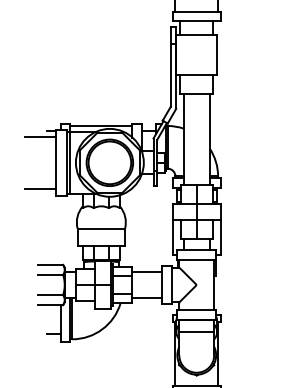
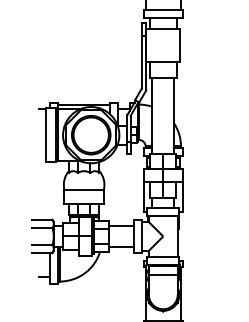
line: (40, 136) -> (33, 113), removed
line: (40, 188) -> (33, 156), removed

